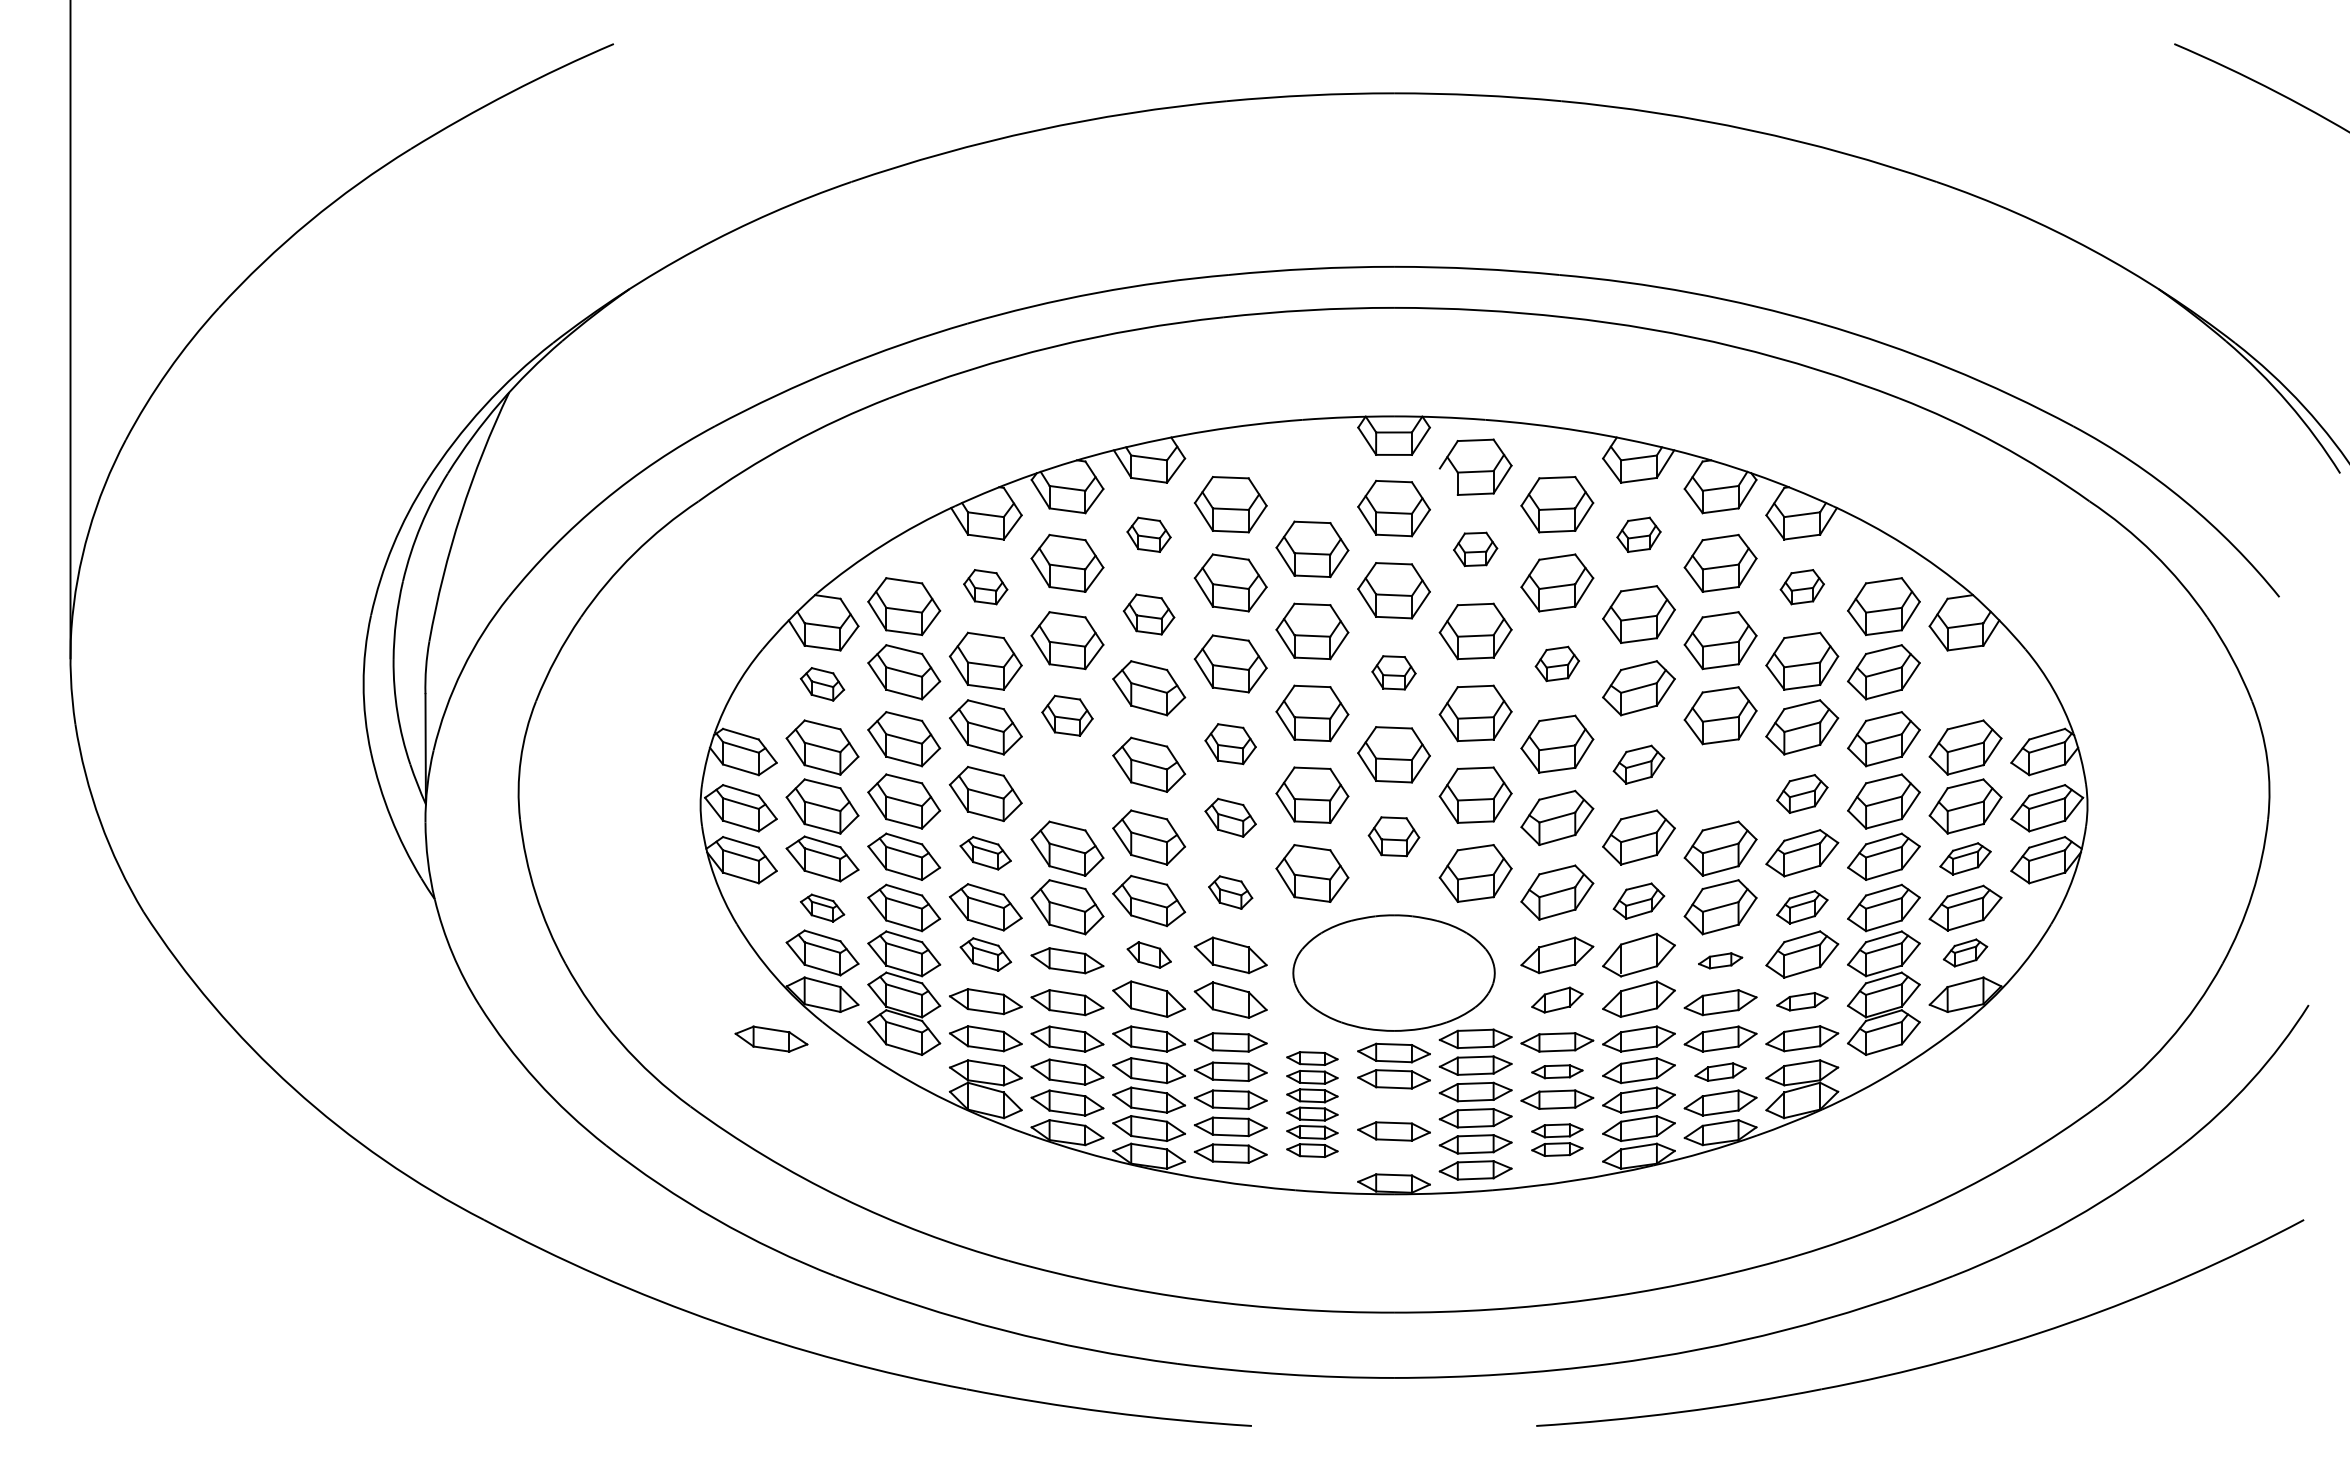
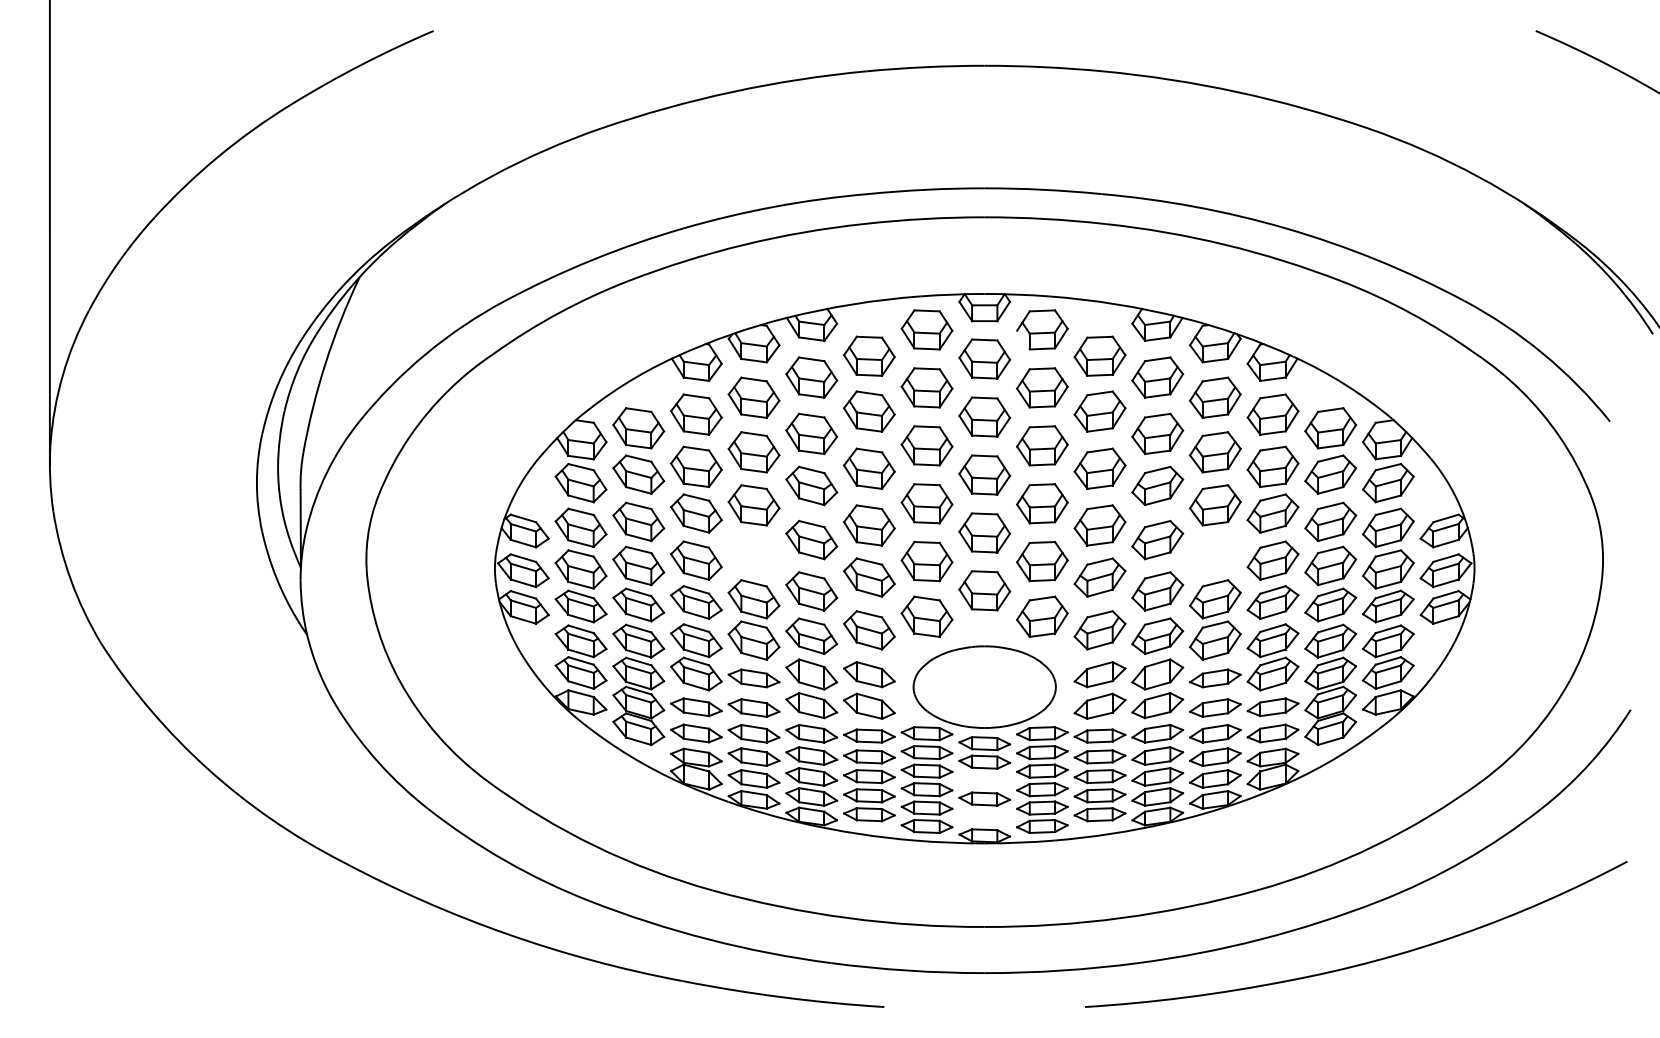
part: (1312, 466) -> (927, 329), added
part: (1148, 534) -> (811, 377), size x1.67
part: (1638, 534) -> (1157, 377), size x1.67
part: (1475, 549) -> (1042, 387), size x1.67
part: (985, 586) -> (696, 414), size x1.67
part: (1802, 586) -> (1273, 414), size x1.67
part: (1148, 614) -> (811, 433), size x1.43
part: (1557, 663) -> (1100, 468), size x1.67
part: (1393, 672) -> (984, 474), size x1.67
part: (822, 684) -> (581, 483), size x1.67
part: (1965, 684) -> (1388, 483), added
part: (1067, 715) -> (754, 505), size x1.43
part: (1230, 743) -> (869, 525), size x1.43
part: (1638, 764) -> (1157, 539), size x1.43
part: (1802, 793) -> (1273, 560), size x1.43
part: (1230, 817) -> (869, 577), size x1.43
part: (1393, 836) -> (984, 590), size x1.43
part: (985, 853) -> (696, 602), size x1.43
part: (1965, 858) -> (1388, 606), size x1.43
part: (1230, 892) -> (869, 630), size x1.67
part: (1638, 901) -> (1157, 636), size x1.43
part: (822, 907) -> (581, 640), size x1.67
part: (1802, 907) -> (1273, 640), size x1.43
part: (1965, 952) -> (1388, 672), size x1.67
part: (985, 954) -> (696, 674), size x1.43
part: (1149, 954) -> (811, 674), size x1.67
part: (1720, 960) -> (1215, 678), size x1.67
part: (1557, 999) -> (1100, 705), size x1.43
part: (1802, 1001) -> (1273, 707), size x1.43
part: (771, 1038) -> (545, 733), removed
part: (1557, 1071) -> (1100, 756), size x1.43
part: (1720, 1071) -> (1215, 756), size x1.43
part: (1312, 1104) -> (927, 779), size x1.43
part: (1557, 1139) -> (1100, 804), size x1.43

